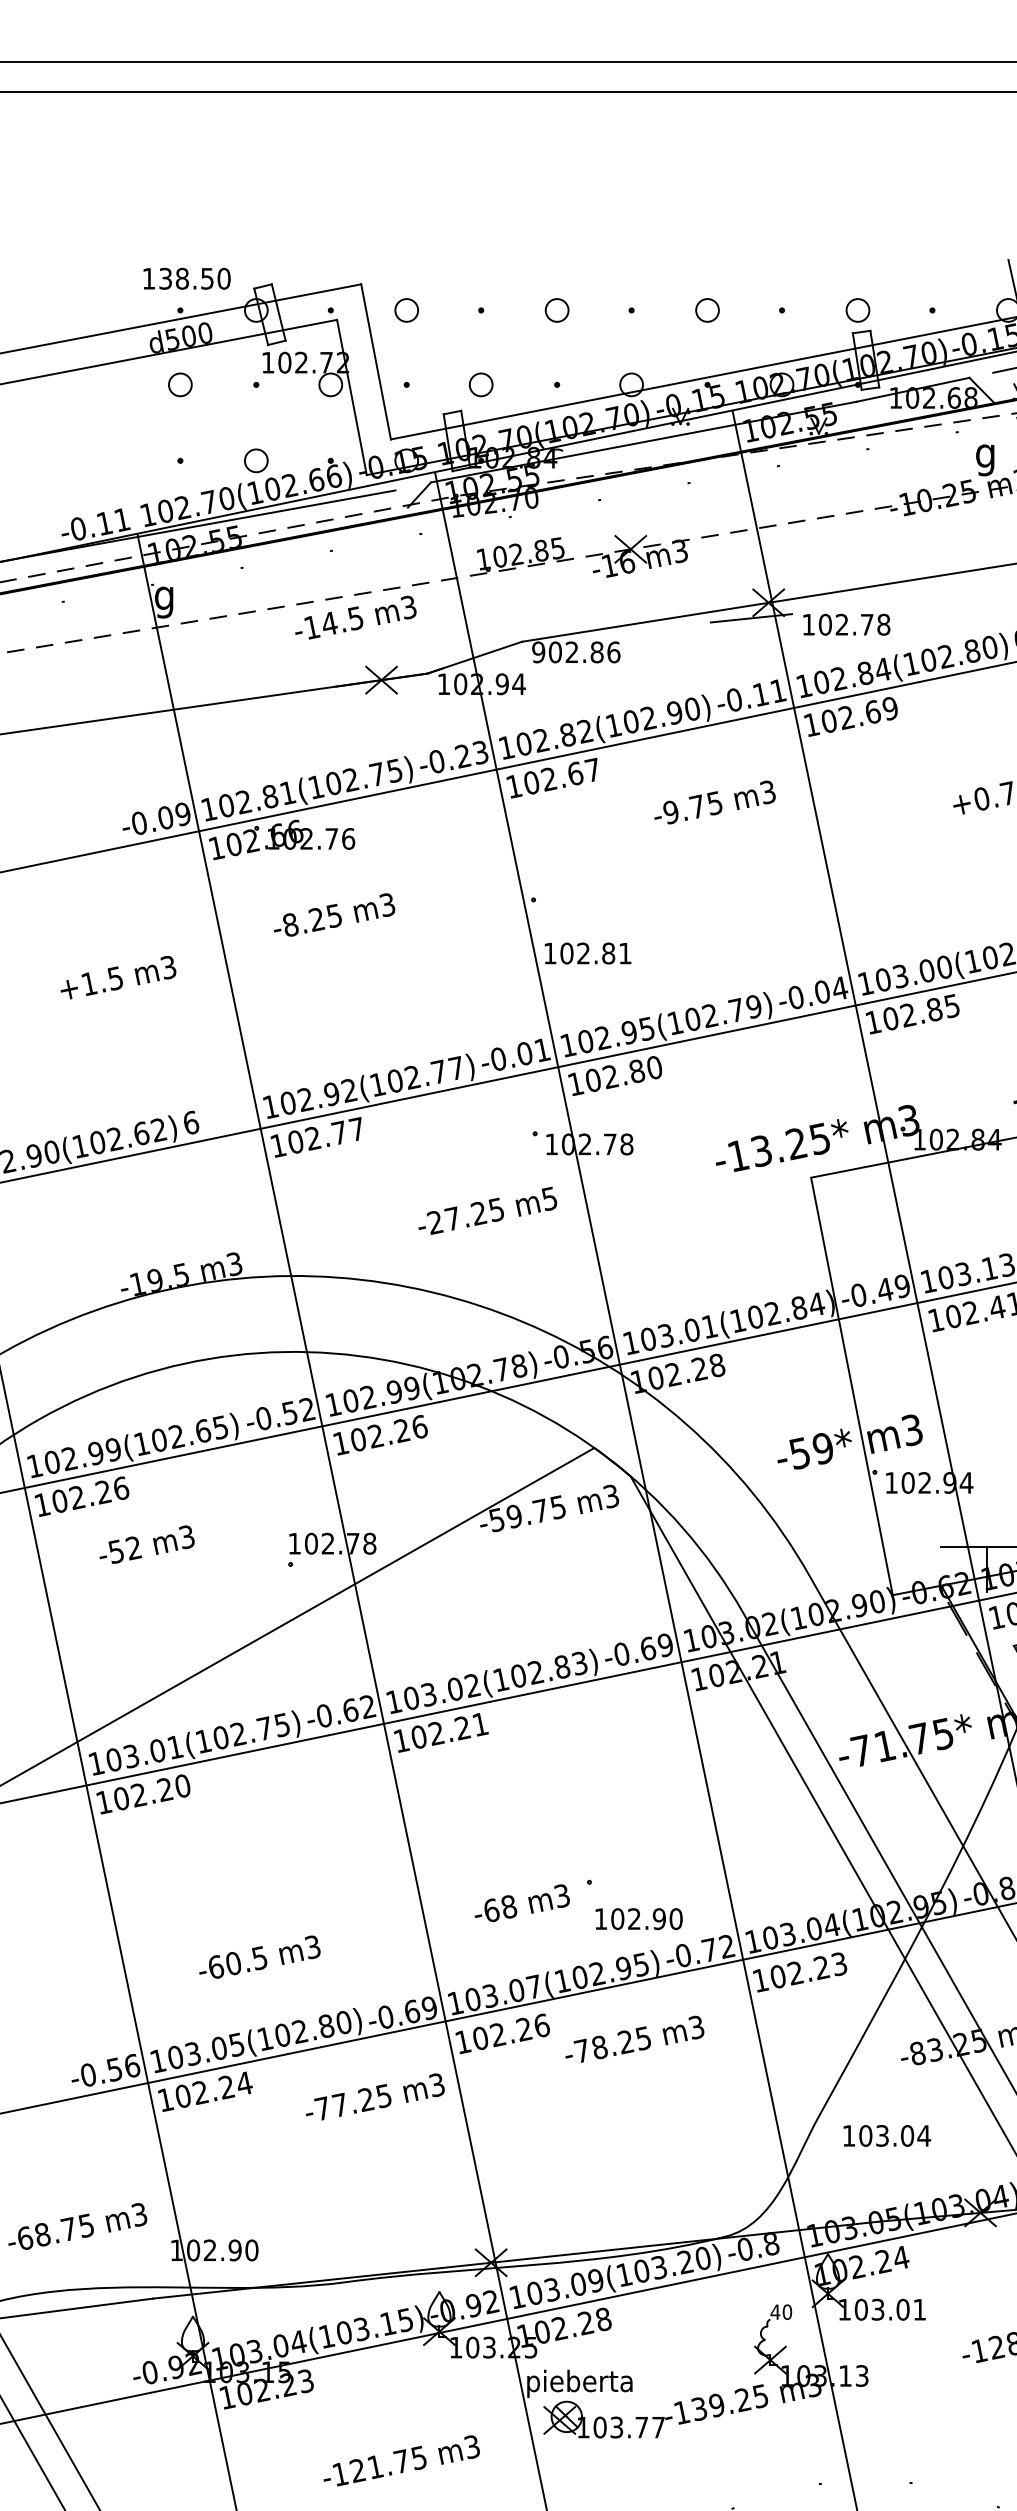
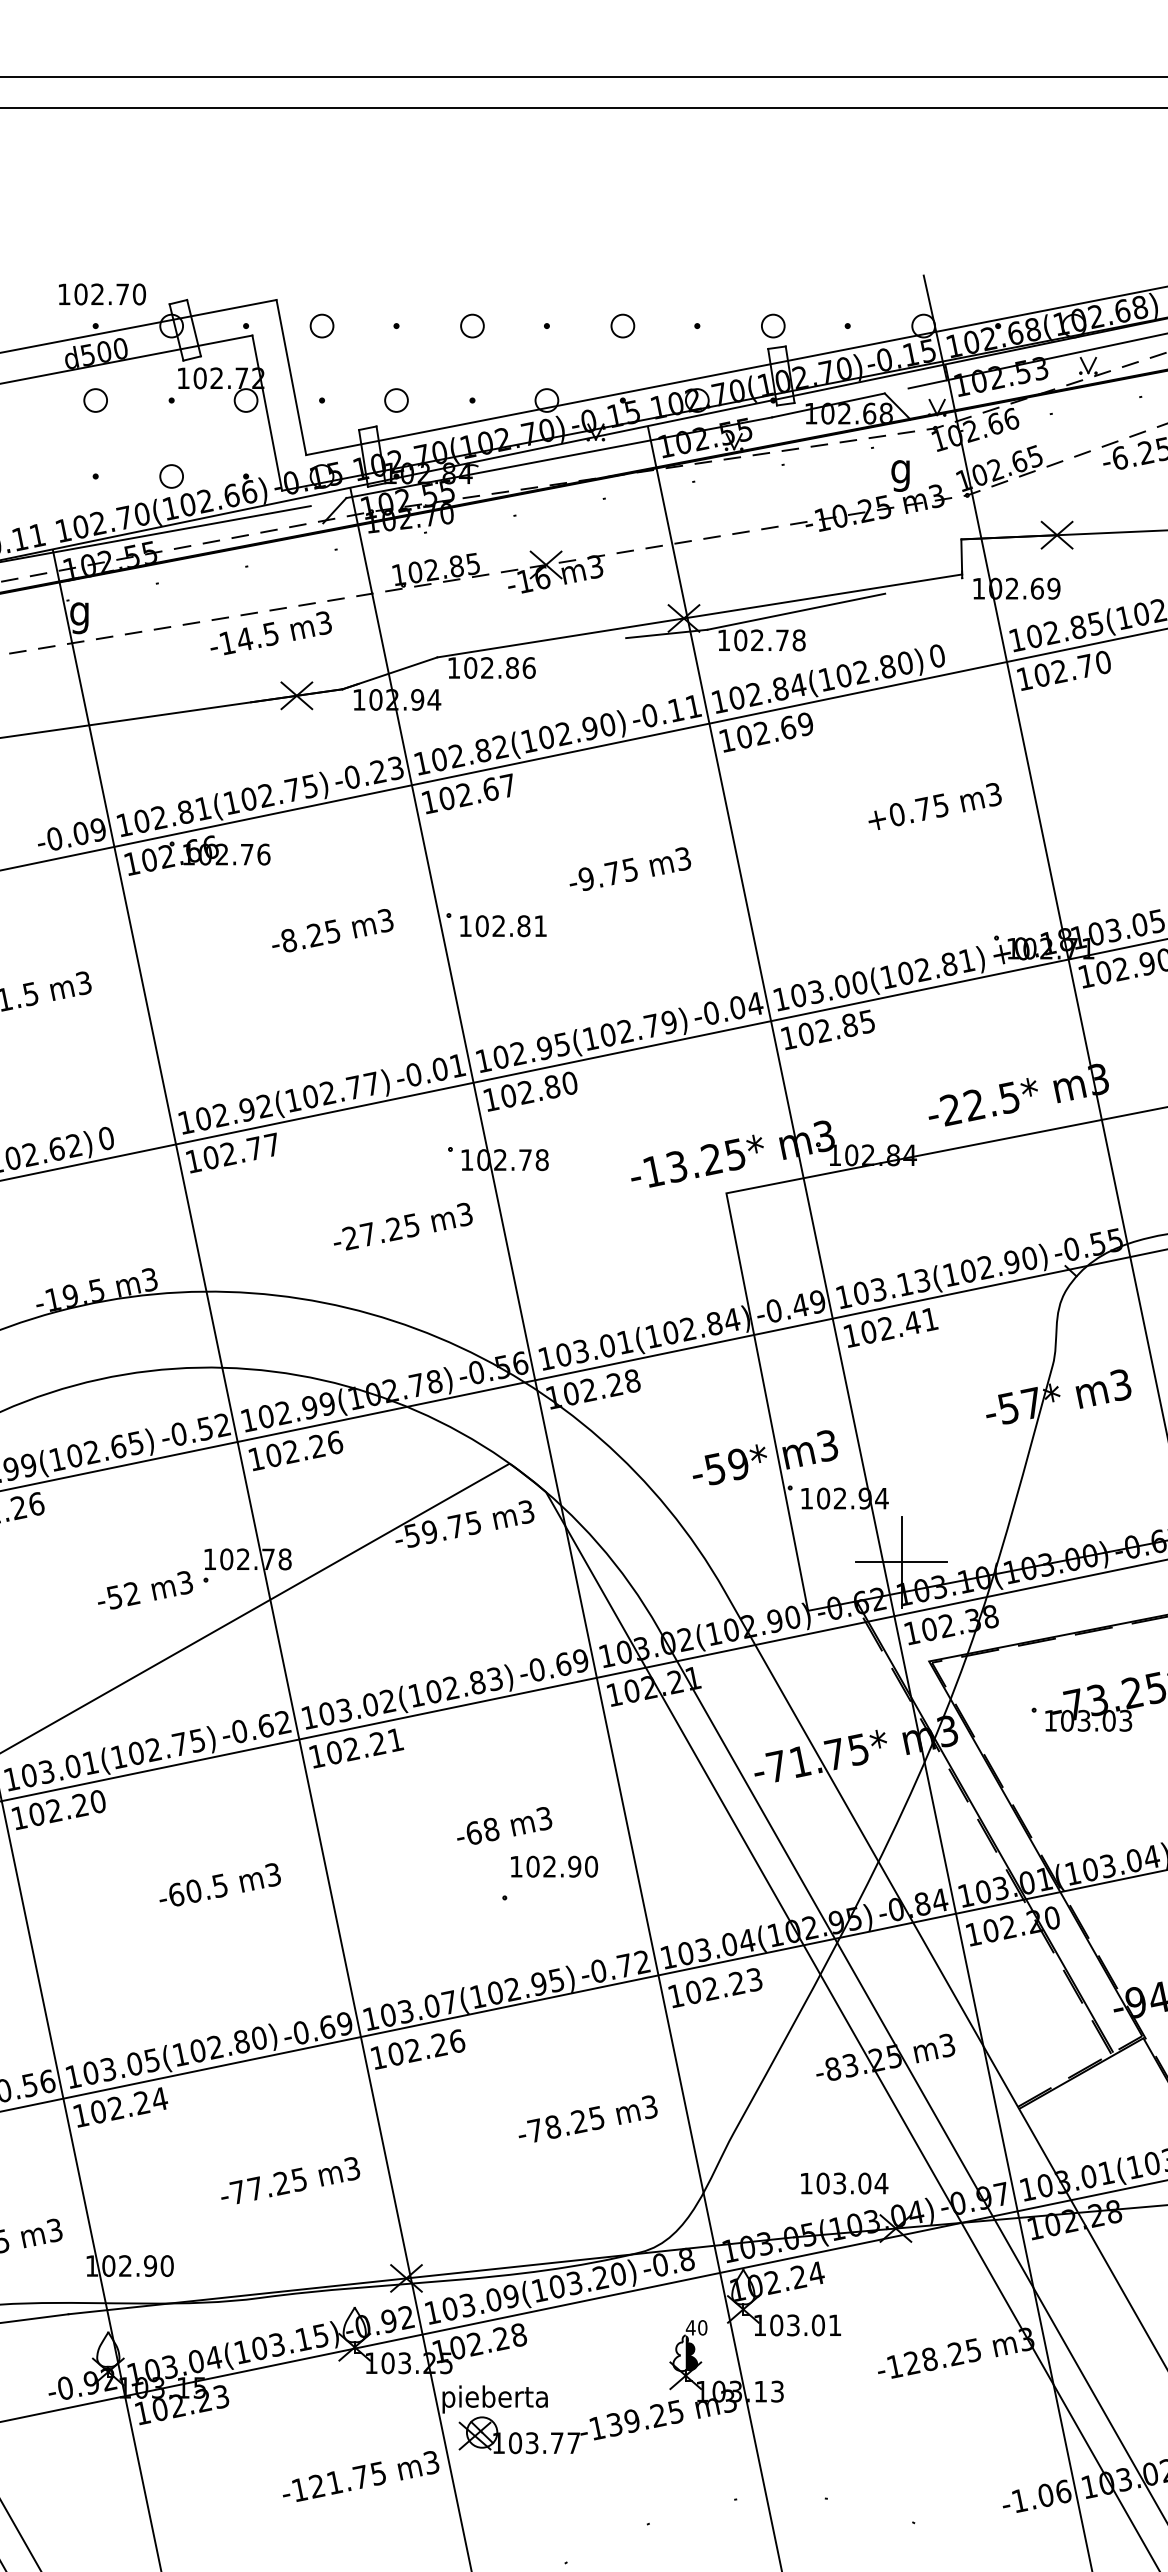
text: (186, 278) -> (101, 294), 138.50 -> 102.70
line: (881, 595) -> (796, 611), added
text: (538, 651) -> (453, 667), 902.86 -> 102.86
text: (715, 801) -> (630, 868), moved
text: (334, 914) -> (332, 930), moved
text: (588, 953) -> (503, 926), moved
text: (191, 1121) -> (106, 1137), 6 -> 0
text: (549, 1198) -> (464, 1214), m5 -> m3
line: (986, 1523) -> (901, 1539), added
text: (147, 1544) -> (145, 1590), moved
text: (522, 1902) -> (504, 1825), moved
text: (639, 1918) -> (554, 1866), moved
text: (259, 1956) -> (219, 1884), moved
text: (634, 2038) -> (587, 2118), moved
text: (375, 2096) -> (290, 2180), moved
text: (887, 2135) -> (844, 2183), moved
fill: (776, 2337) -> (691, 2353), added
text: (401, 2460) -> (360, 2476), moved

